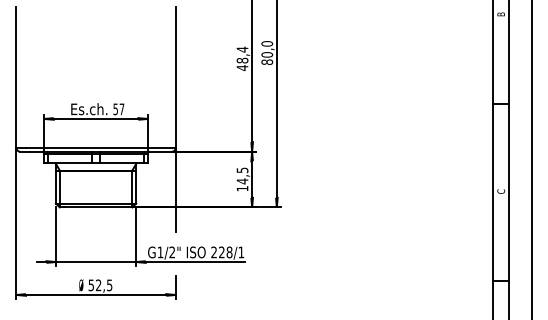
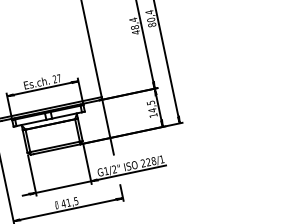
text: (267, 43) -> (149, 12), 80,0 -> 80,4
text: (115, 109) -> (54, 79), 57 -> 27
text: (94, 285) -> (65, 203), 52,5 -> 41,5

